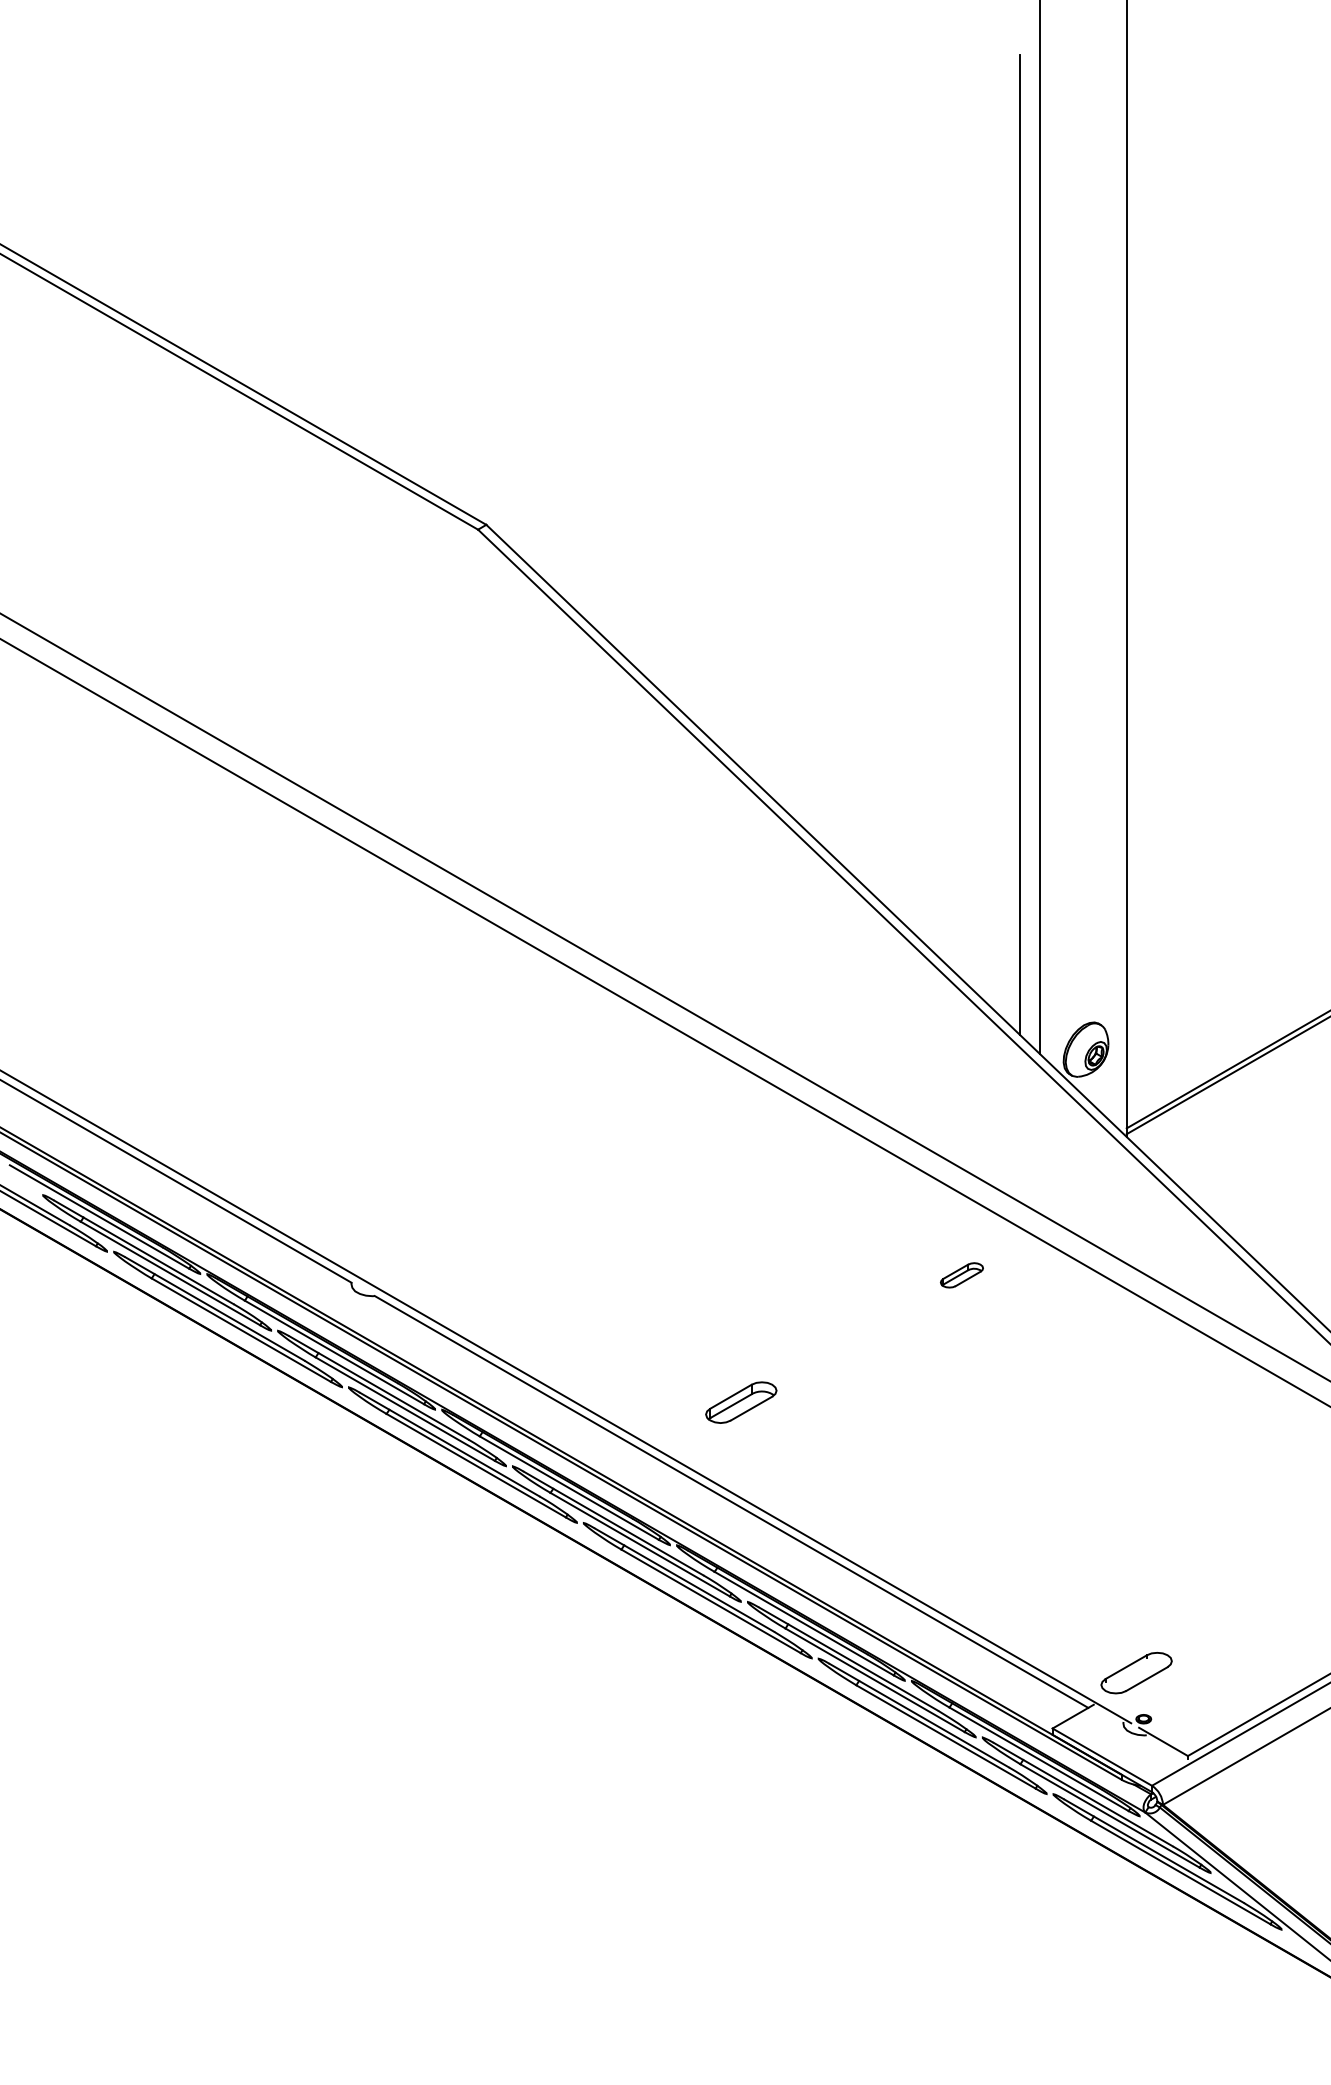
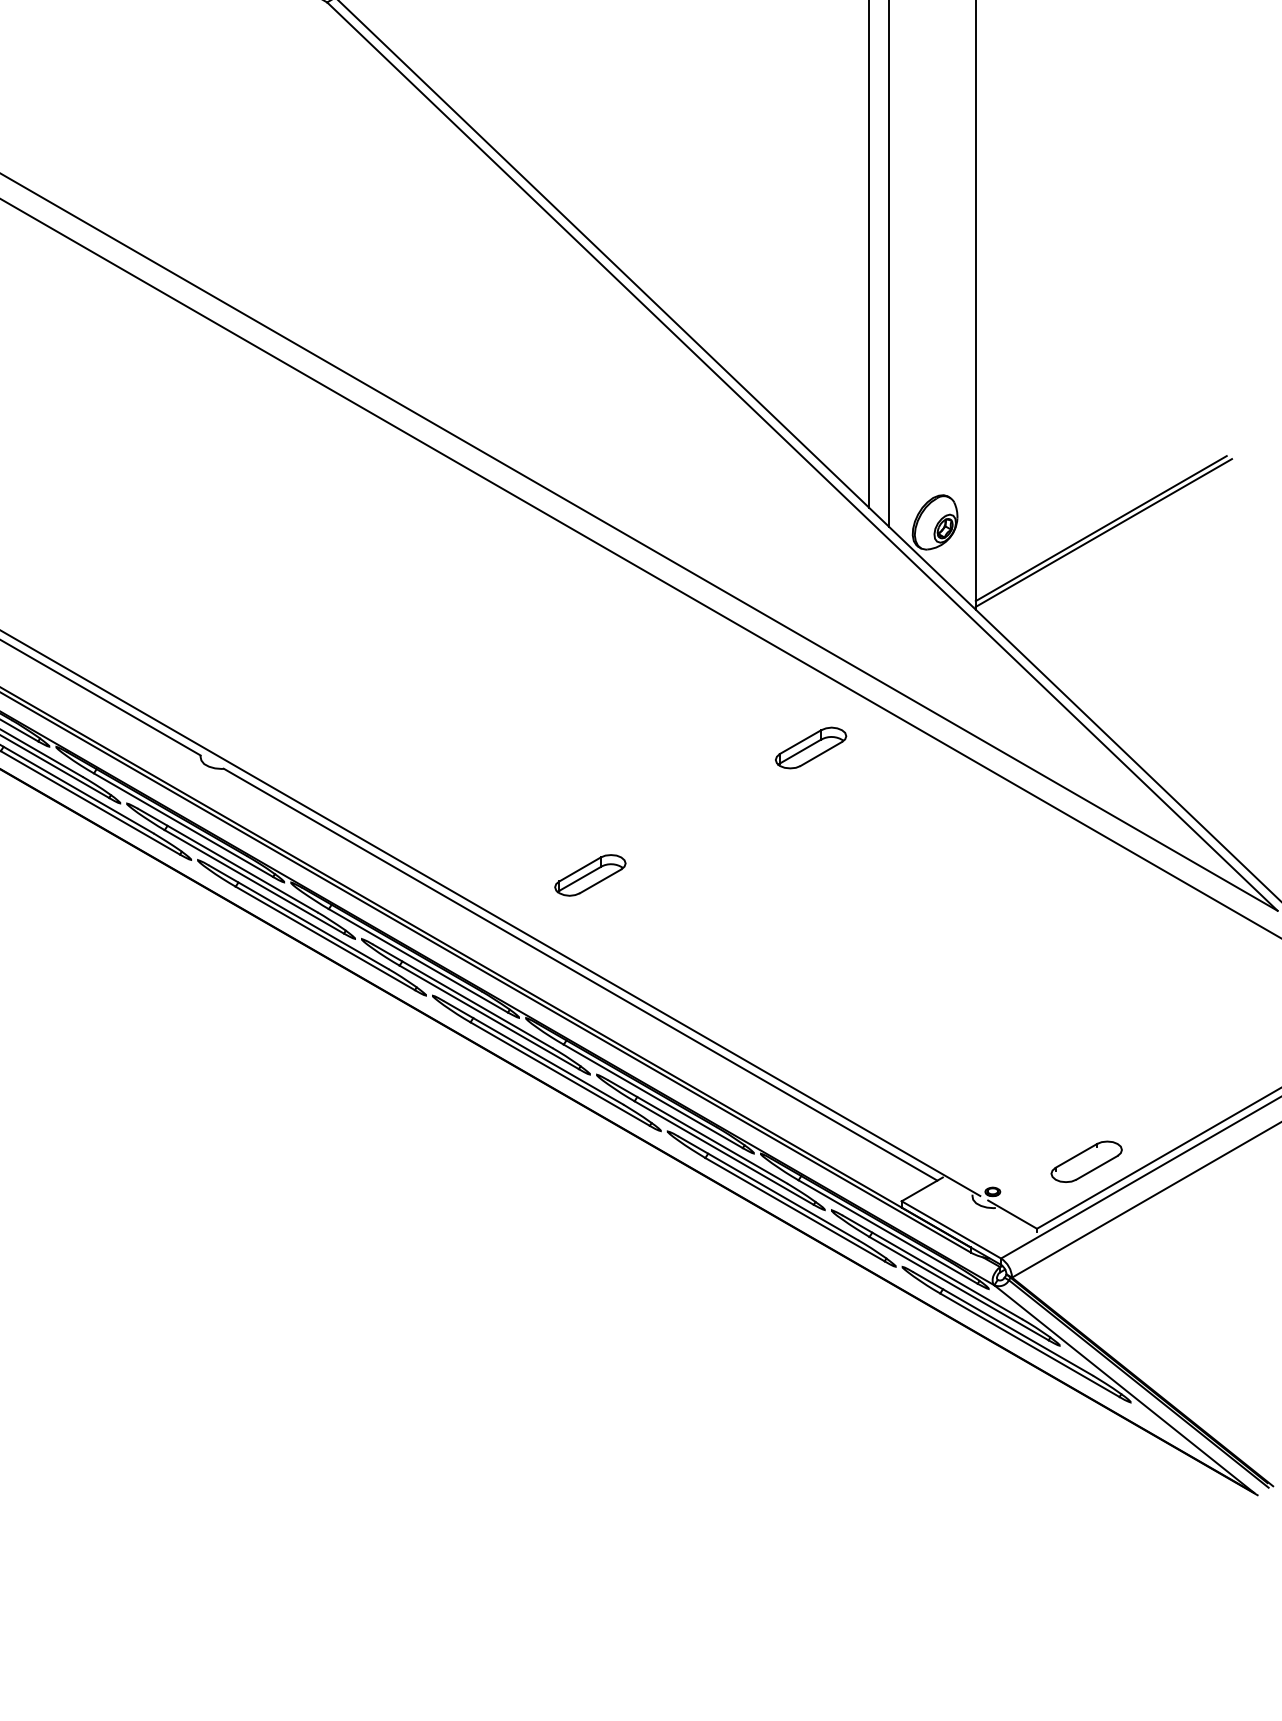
part: (961, 1275) -> (810, 748), size x1.67
part: (1136, 1673) -> (1086, 1162), moved

